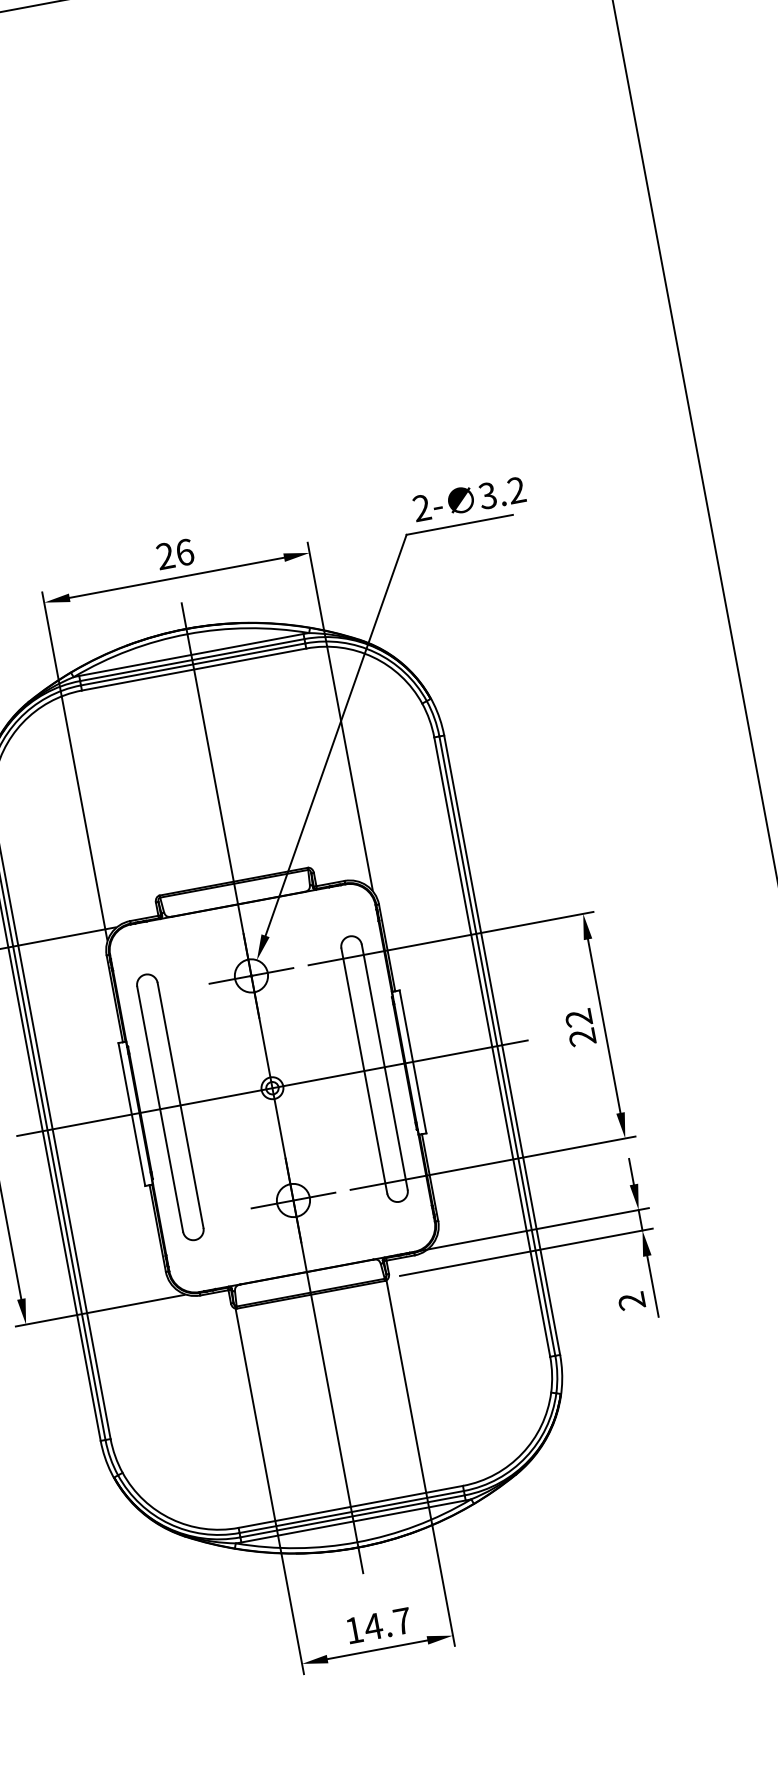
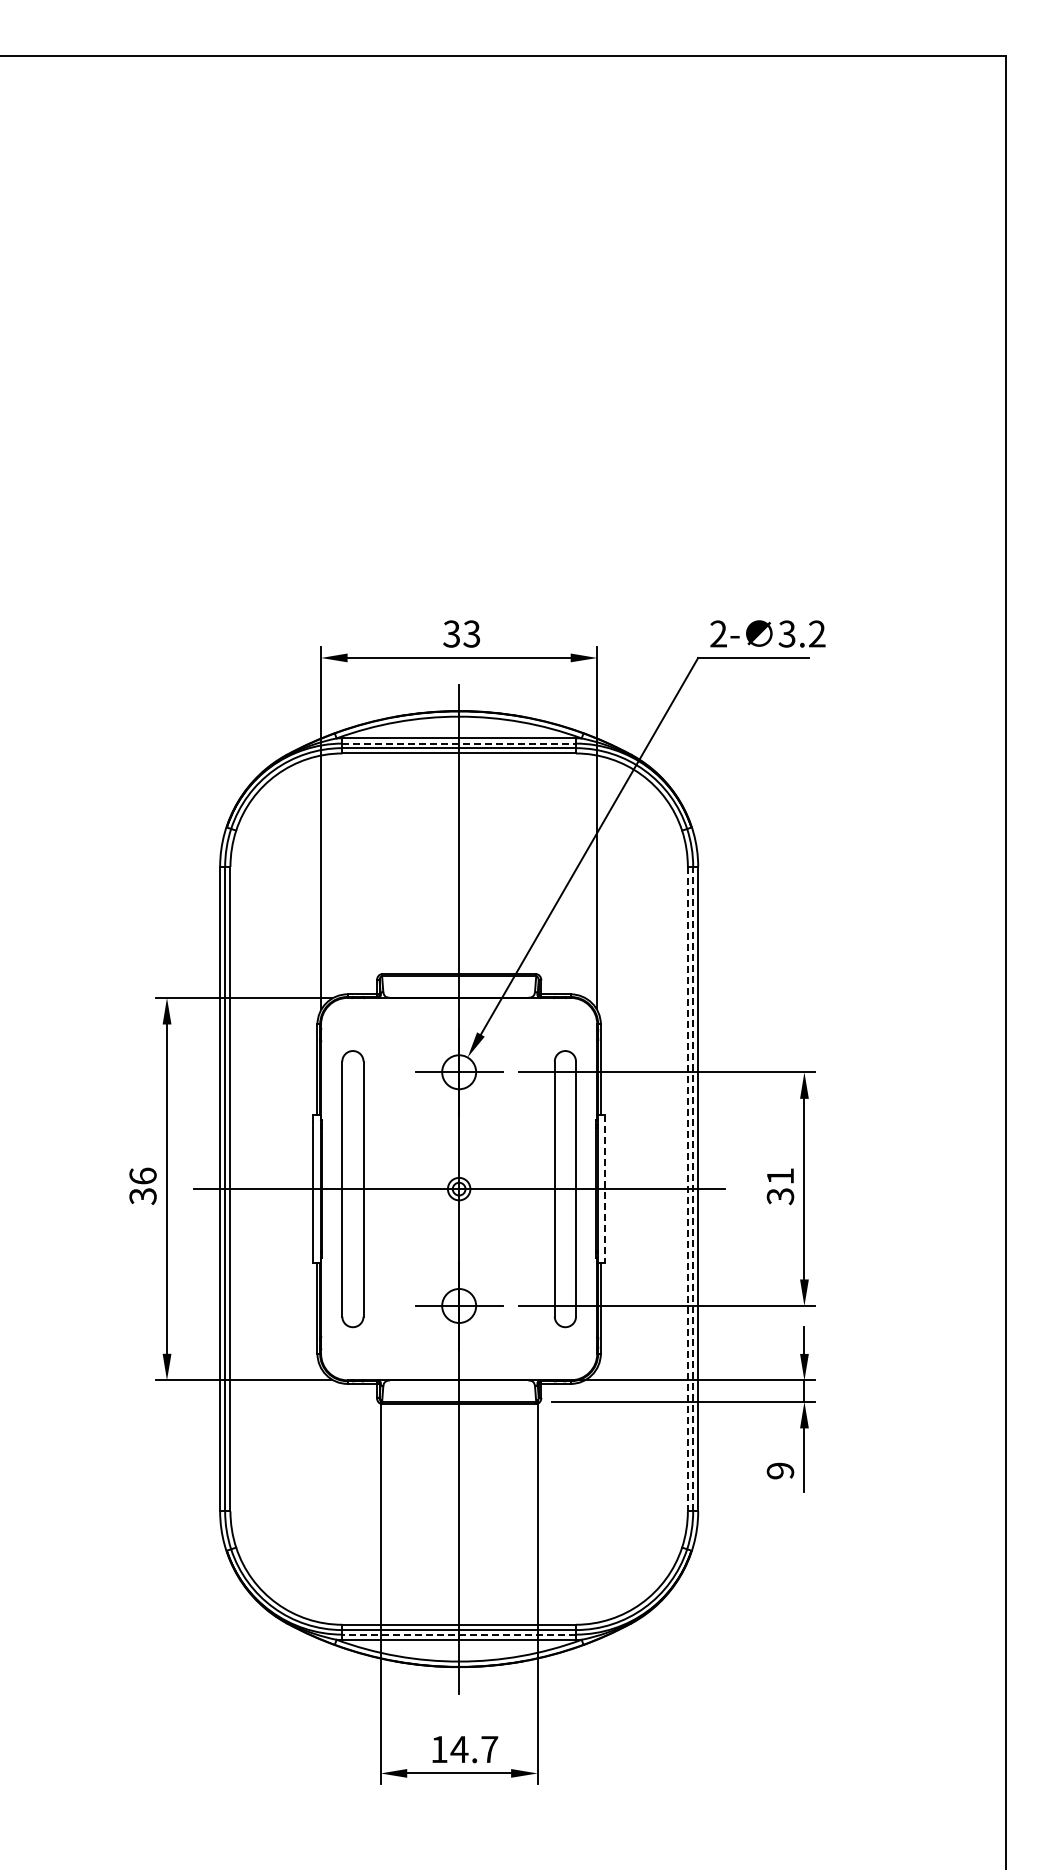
text: (174, 553) -> (461, 633), 26 -> 33
line: (192, 659) -> (459, 743), solid -> dashed
text: (580, 1027) -> (780, 1186), 22 -> 31
line: (497, 1045) -> (693, 1188), solid -> dashed
line: (491, 1047) -> (687, 1189), solid -> dashed
line: (413, 1062) -> (605, 1189), solid -> dashed
text: (631, 1300) -> (780, 1470), 2 -> 9
line: (352, 1516) -> (459, 1634), solid -> dashed

